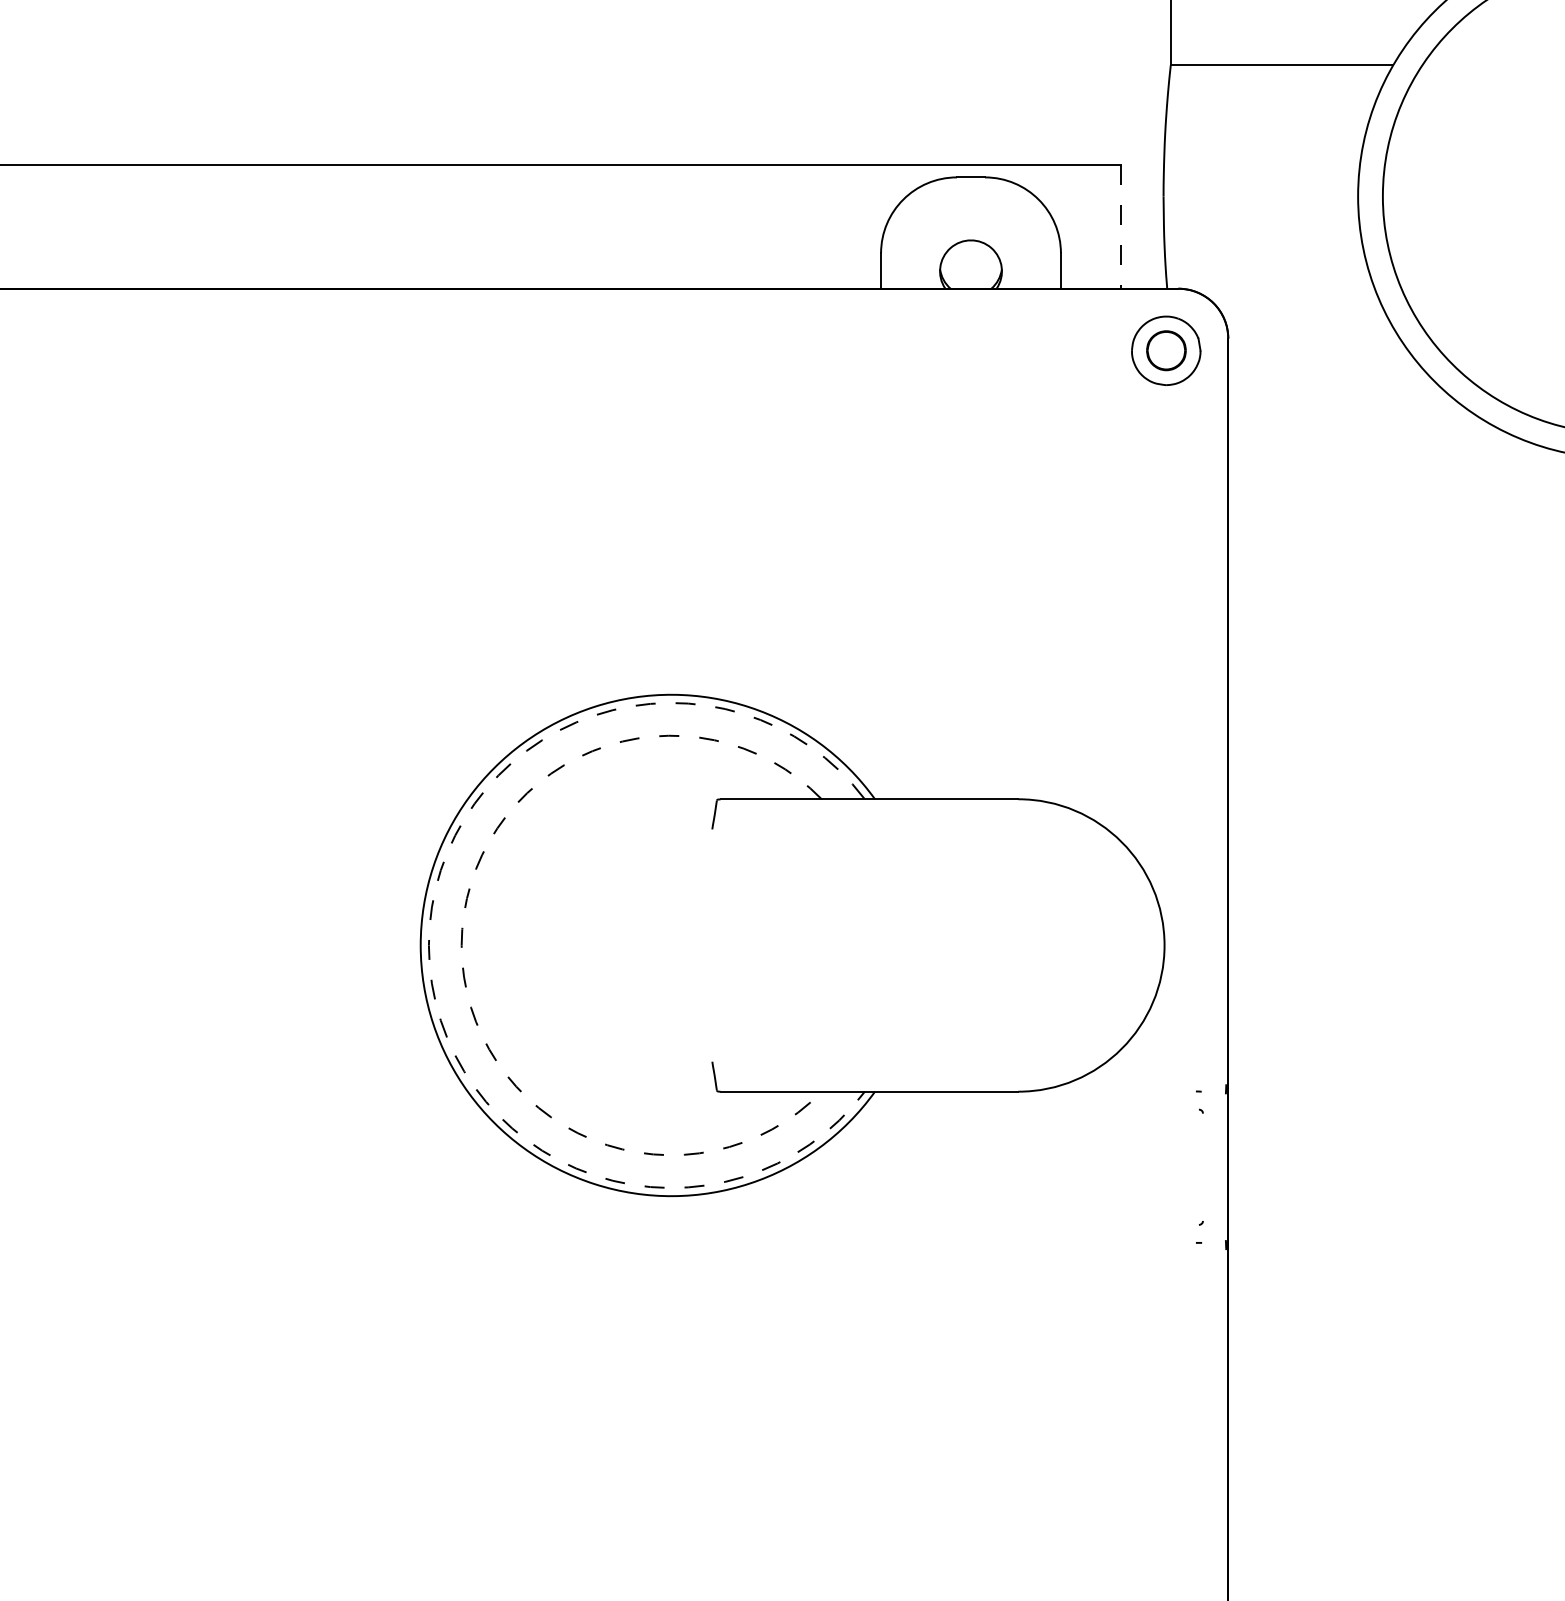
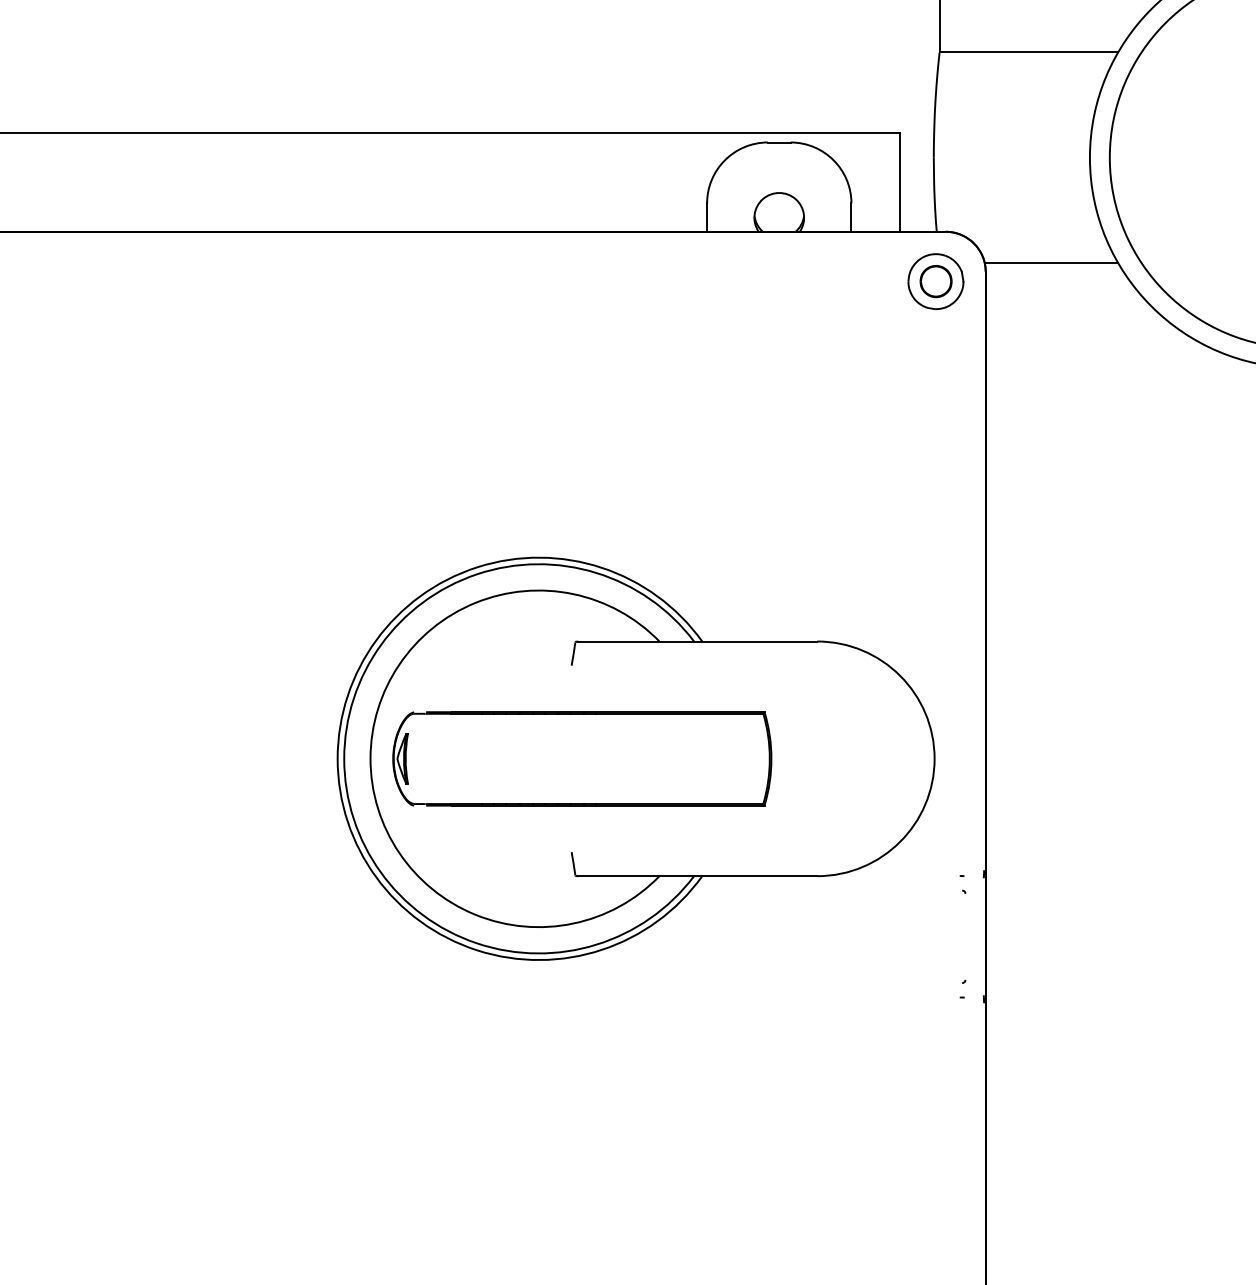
line: (1120, 227) -> (899, 182), dashed -> solid
line: (1310, 328) -> (1051, 263), added
arc: (429, 945) -> (344, 758), dashed -> solid
arc: (461, 945) -> (370, 758), dashed -> solid
part: (725, 945) -> (582, 758), added

